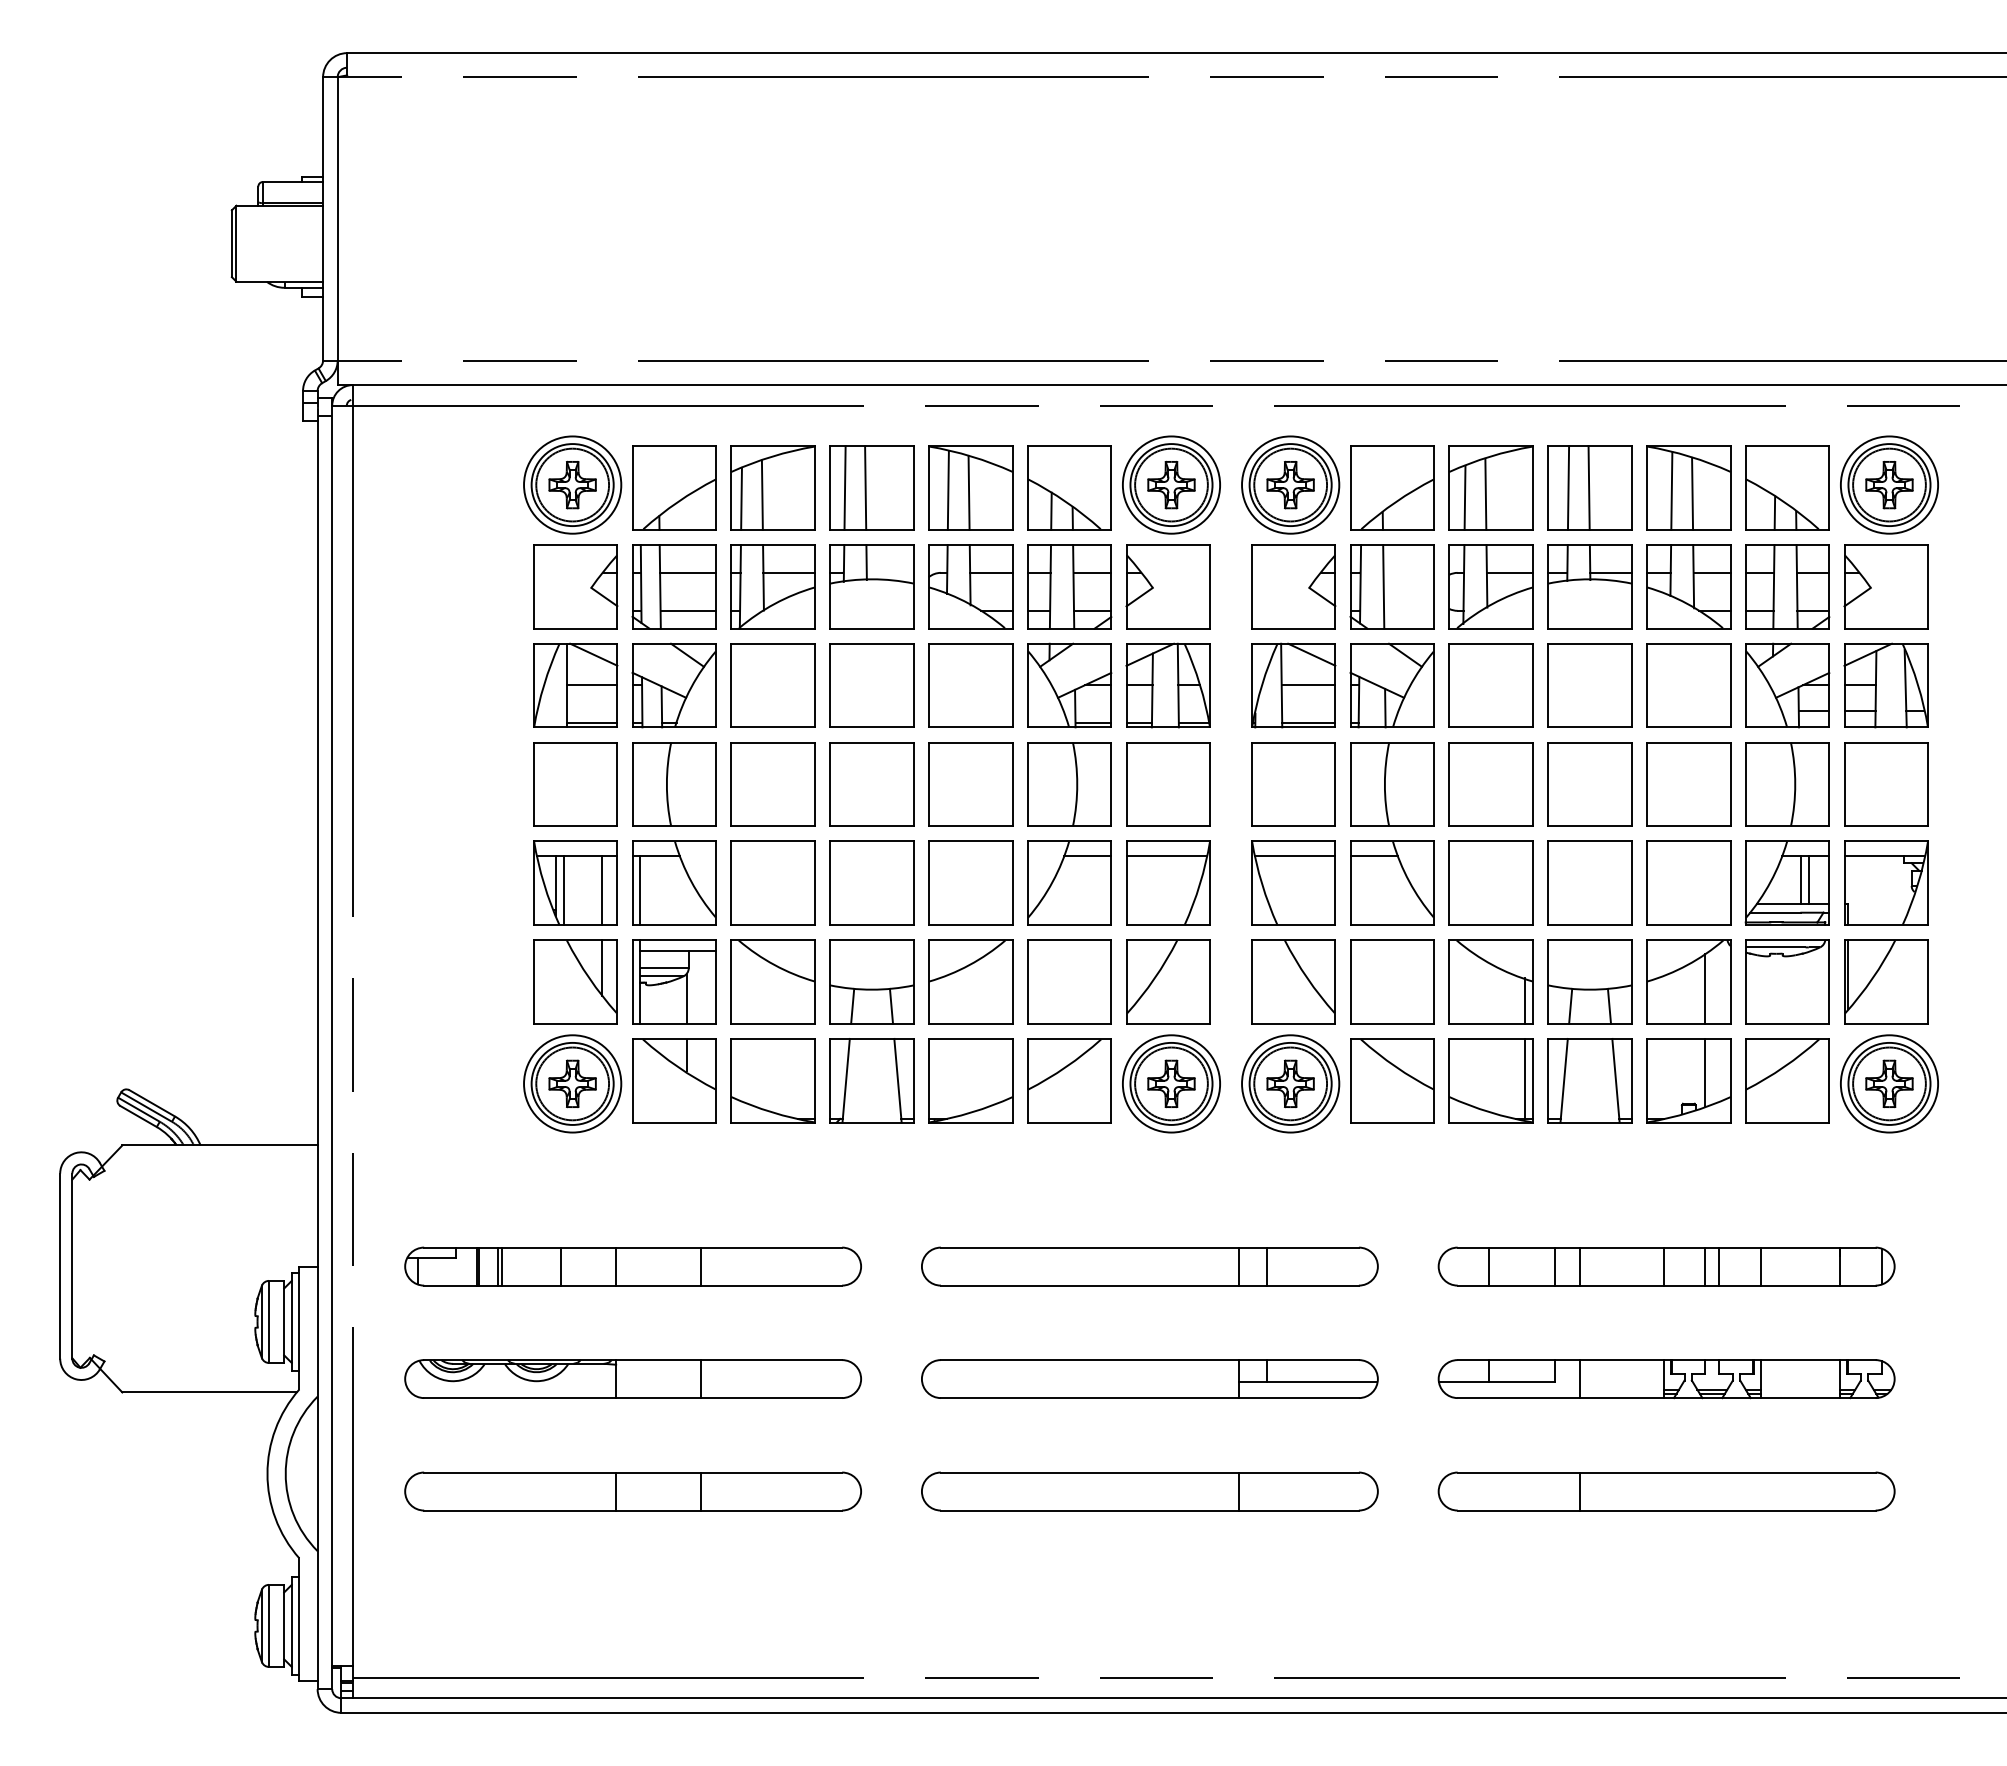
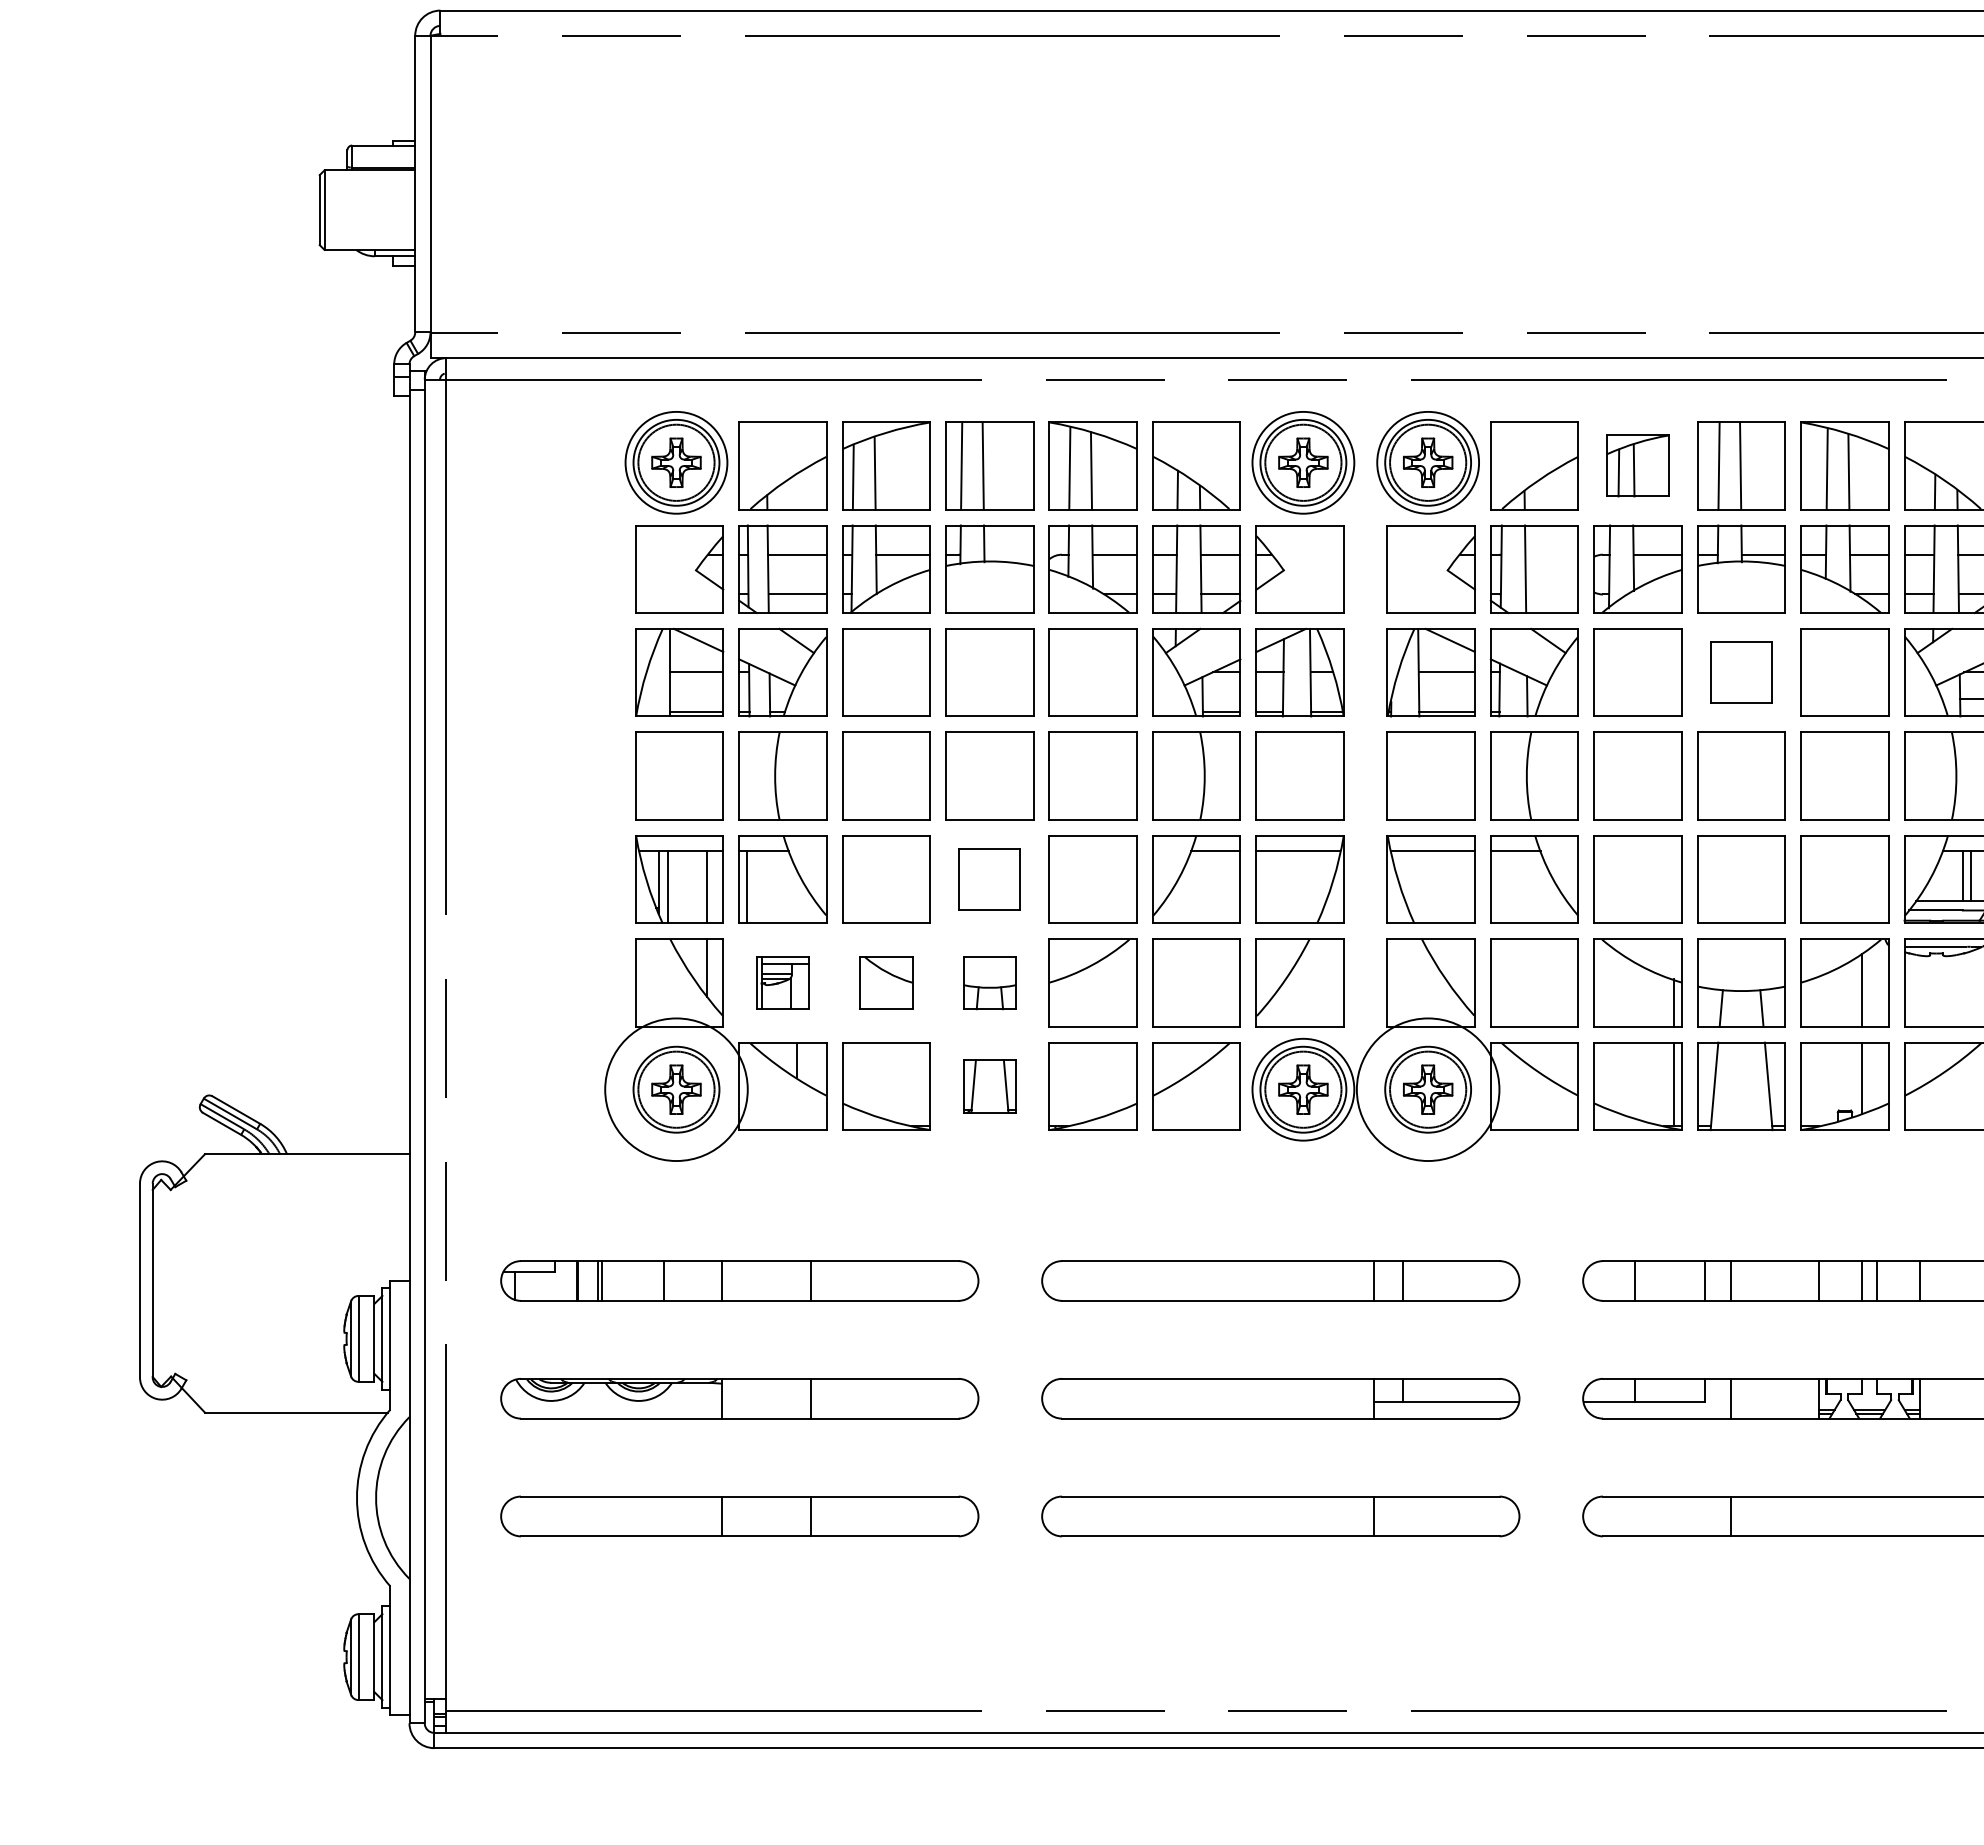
part: (1490, 487) -> (1637, 465), size x0.7
part: (1589, 685) -> (1741, 672), size x0.7
part: (871, 882) -> (989, 878), size x0.7
part: (674, 981) -> (783, 982), size x0.6
part: (772, 981) -> (885, 982), size x0.6
part: (871, 981) -> (989, 982), size x0.6
part: (871, 1080) -> (989, 1086), size x0.6
circle: (572, 1083) -> (676, 1089), size x1.4
circle: (1290, 1083) -> (1427, 1089), size x1.4

